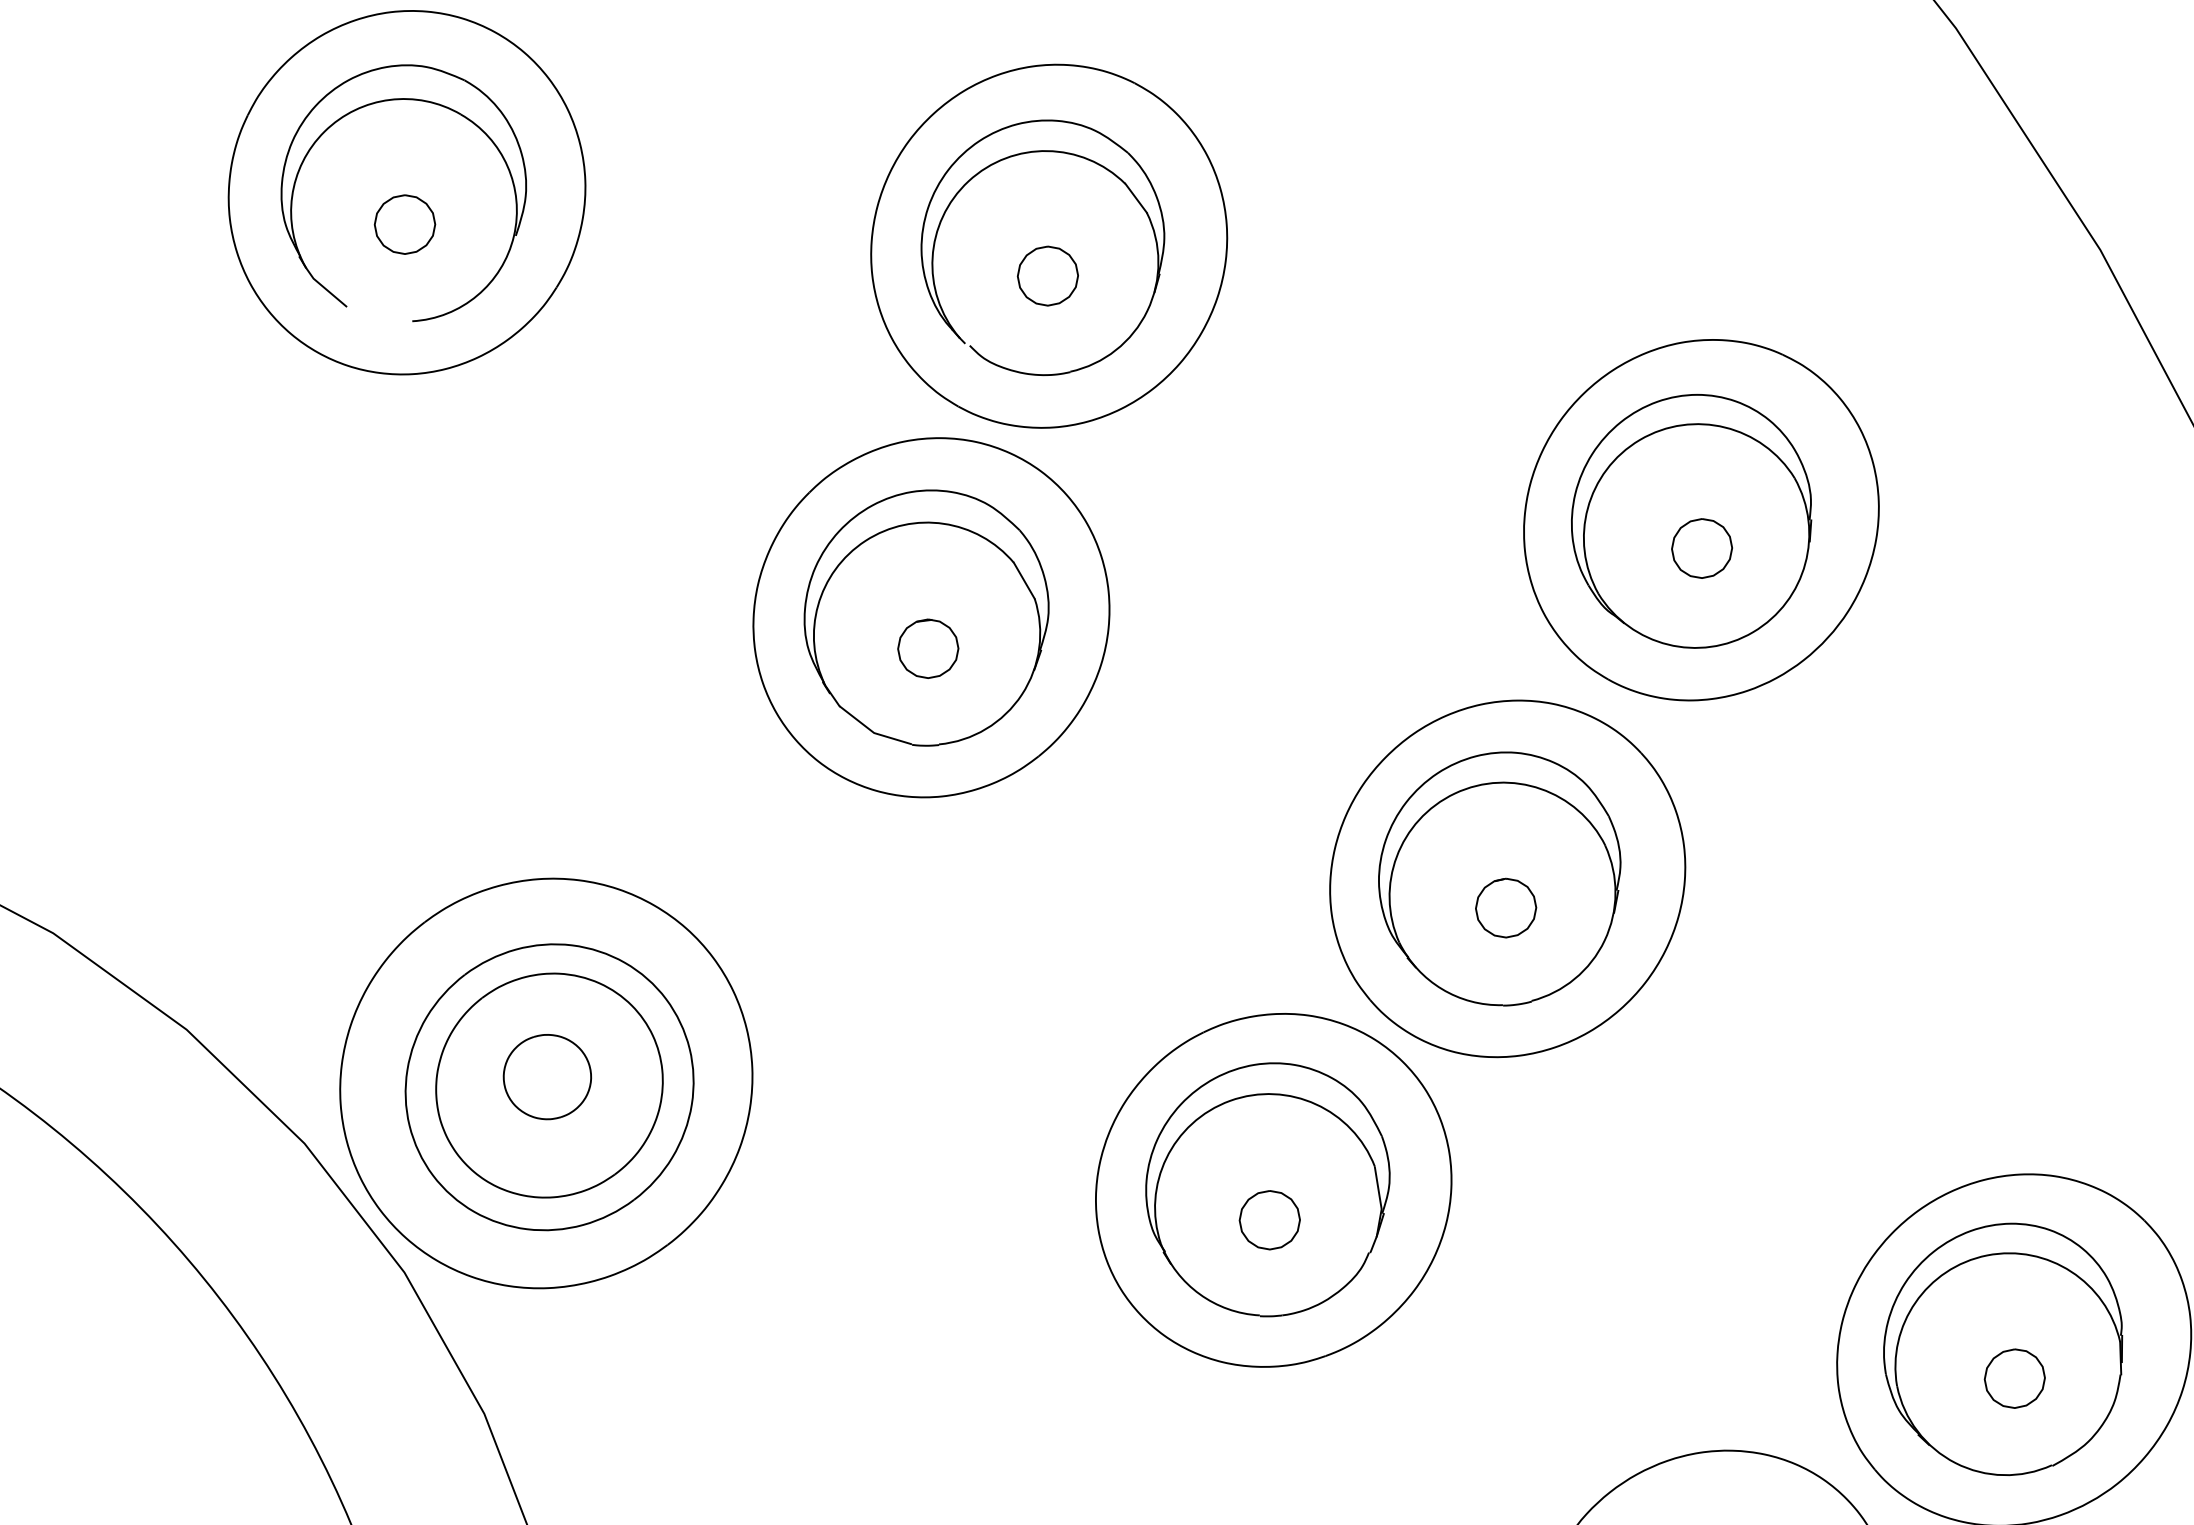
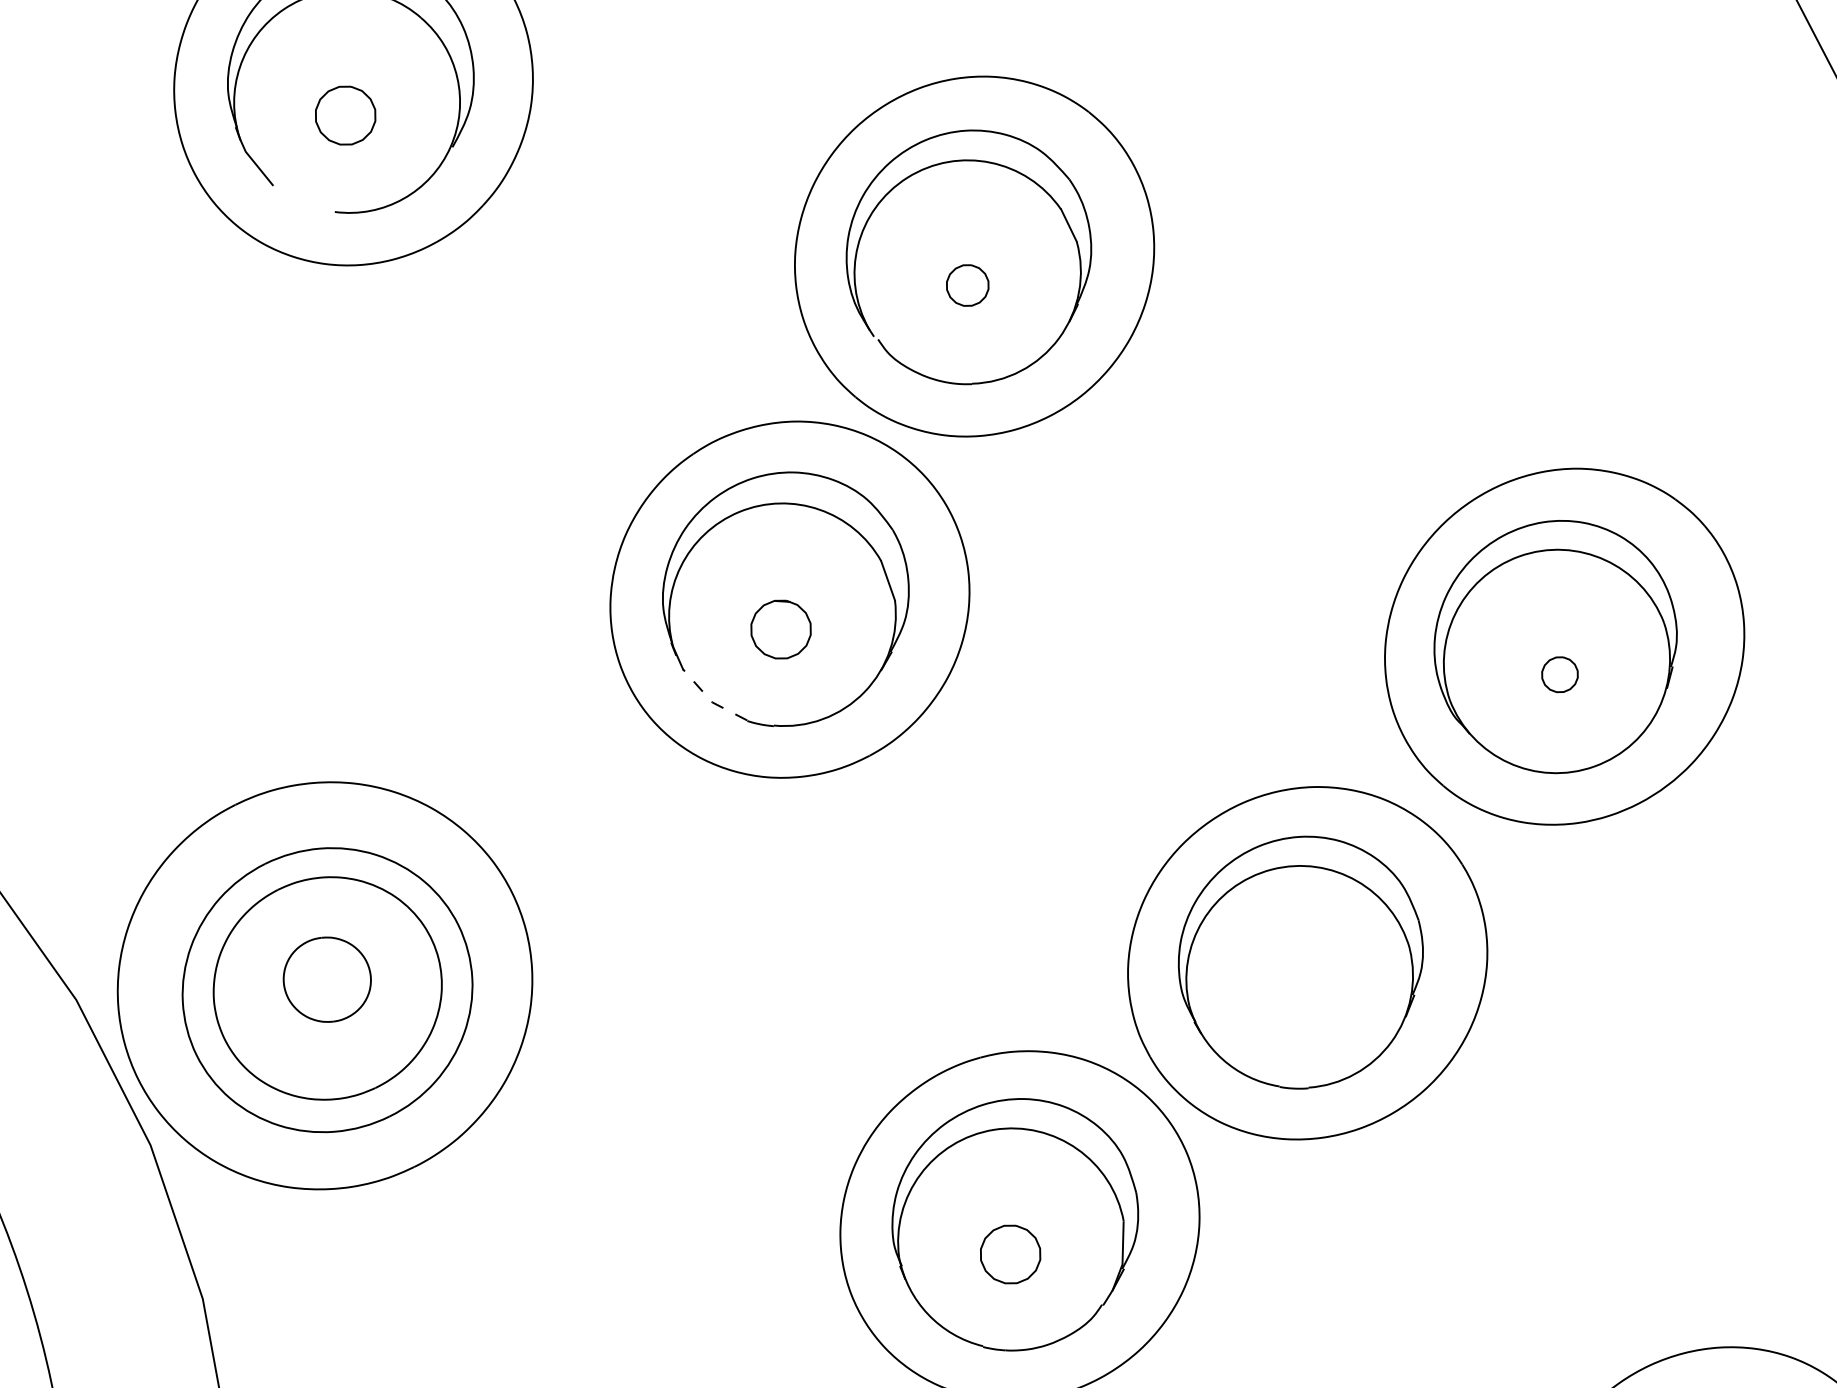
part: (1047, 275) -> (967, 284), size x0.7
part: (1701, 548) -> (1559, 674), size x0.6
line: (872, 731) -> (710, 700), solid -> dashed
part: (1506, 907) -> (1301, 991), removed

